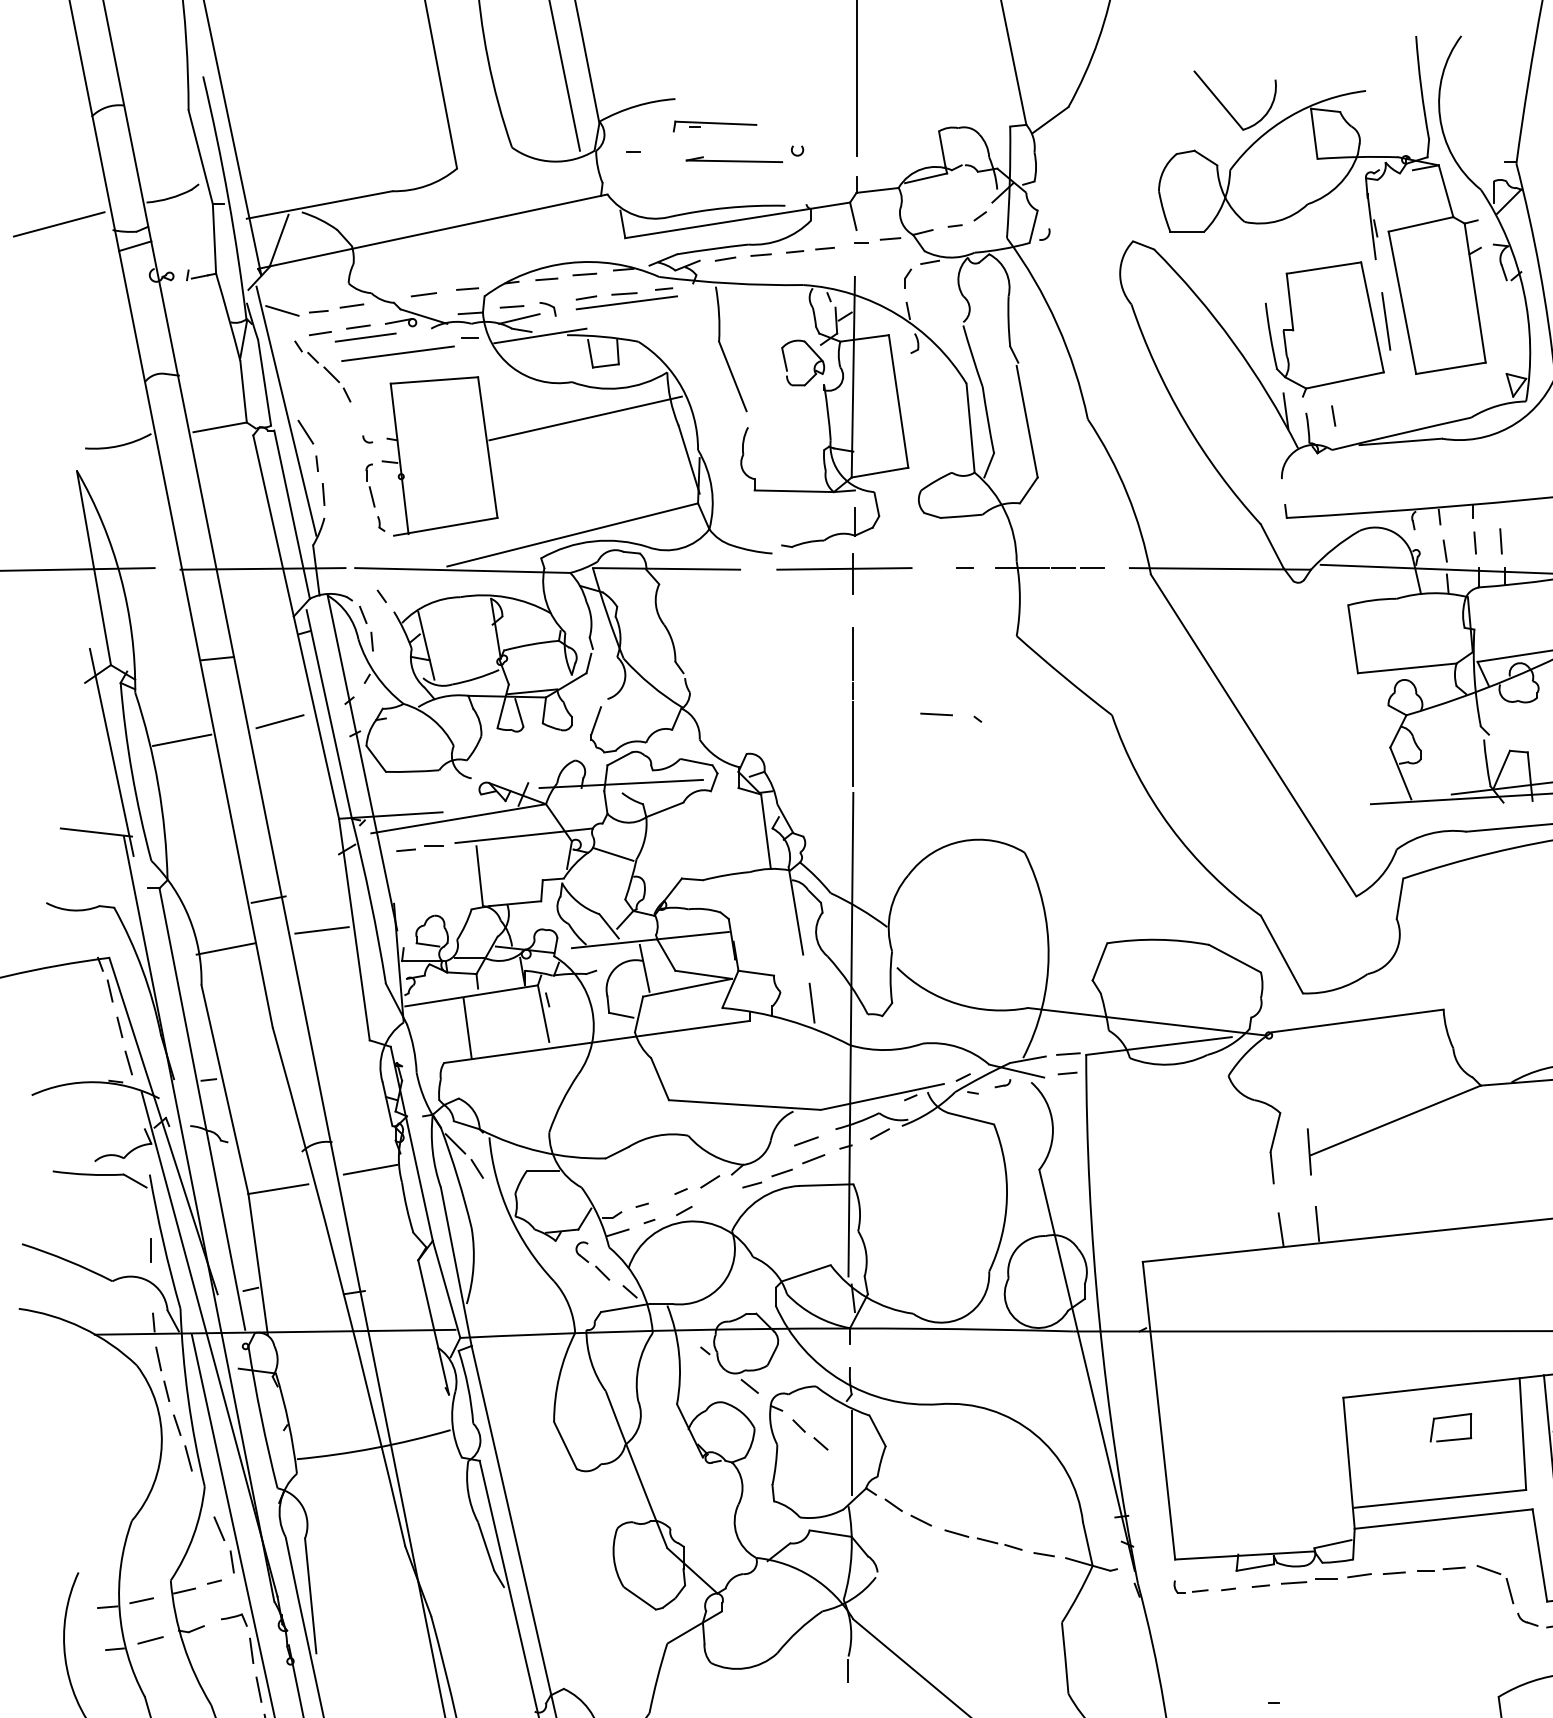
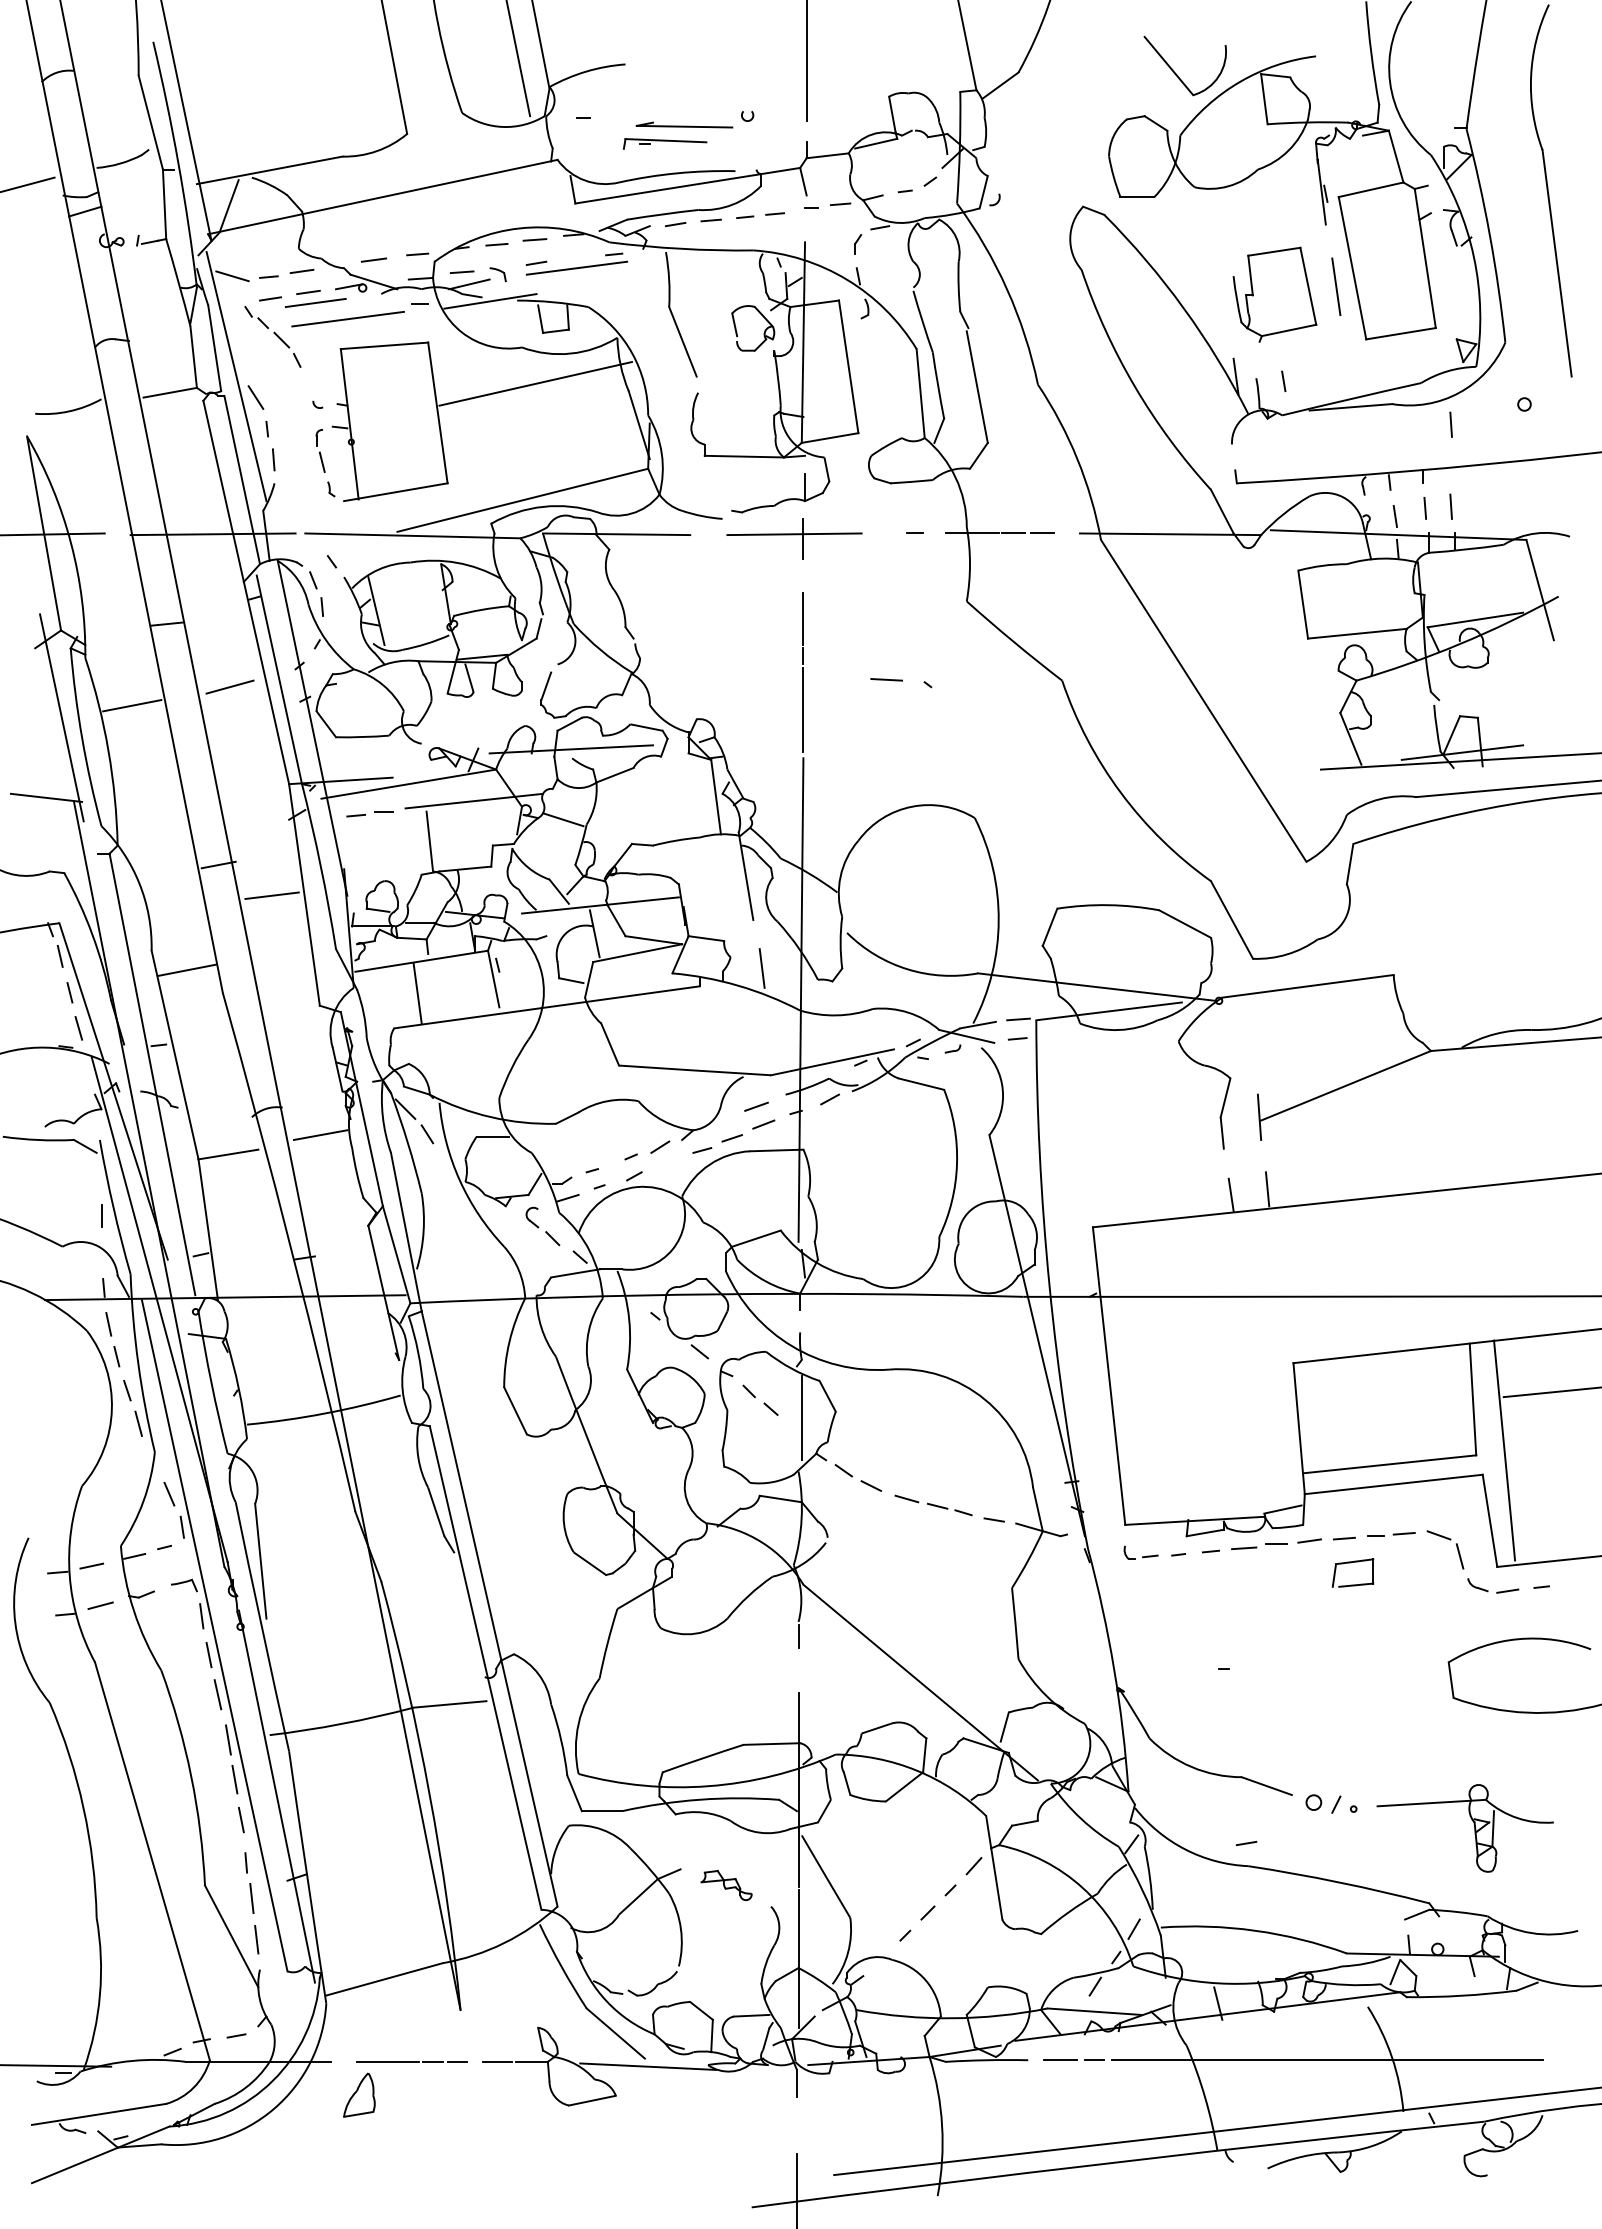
part: (715, 126) -> (665, 143), moved
line: (624, 294) -> (574, 259), removed
part: (1324, 329) -> (1274, 294), size x0.7
line: (1500, 459) -> (1450, 424), added
line: (225, 949) -> (186, 970), moved
part: (1449, 1418) -> (1351, 1563), moved

